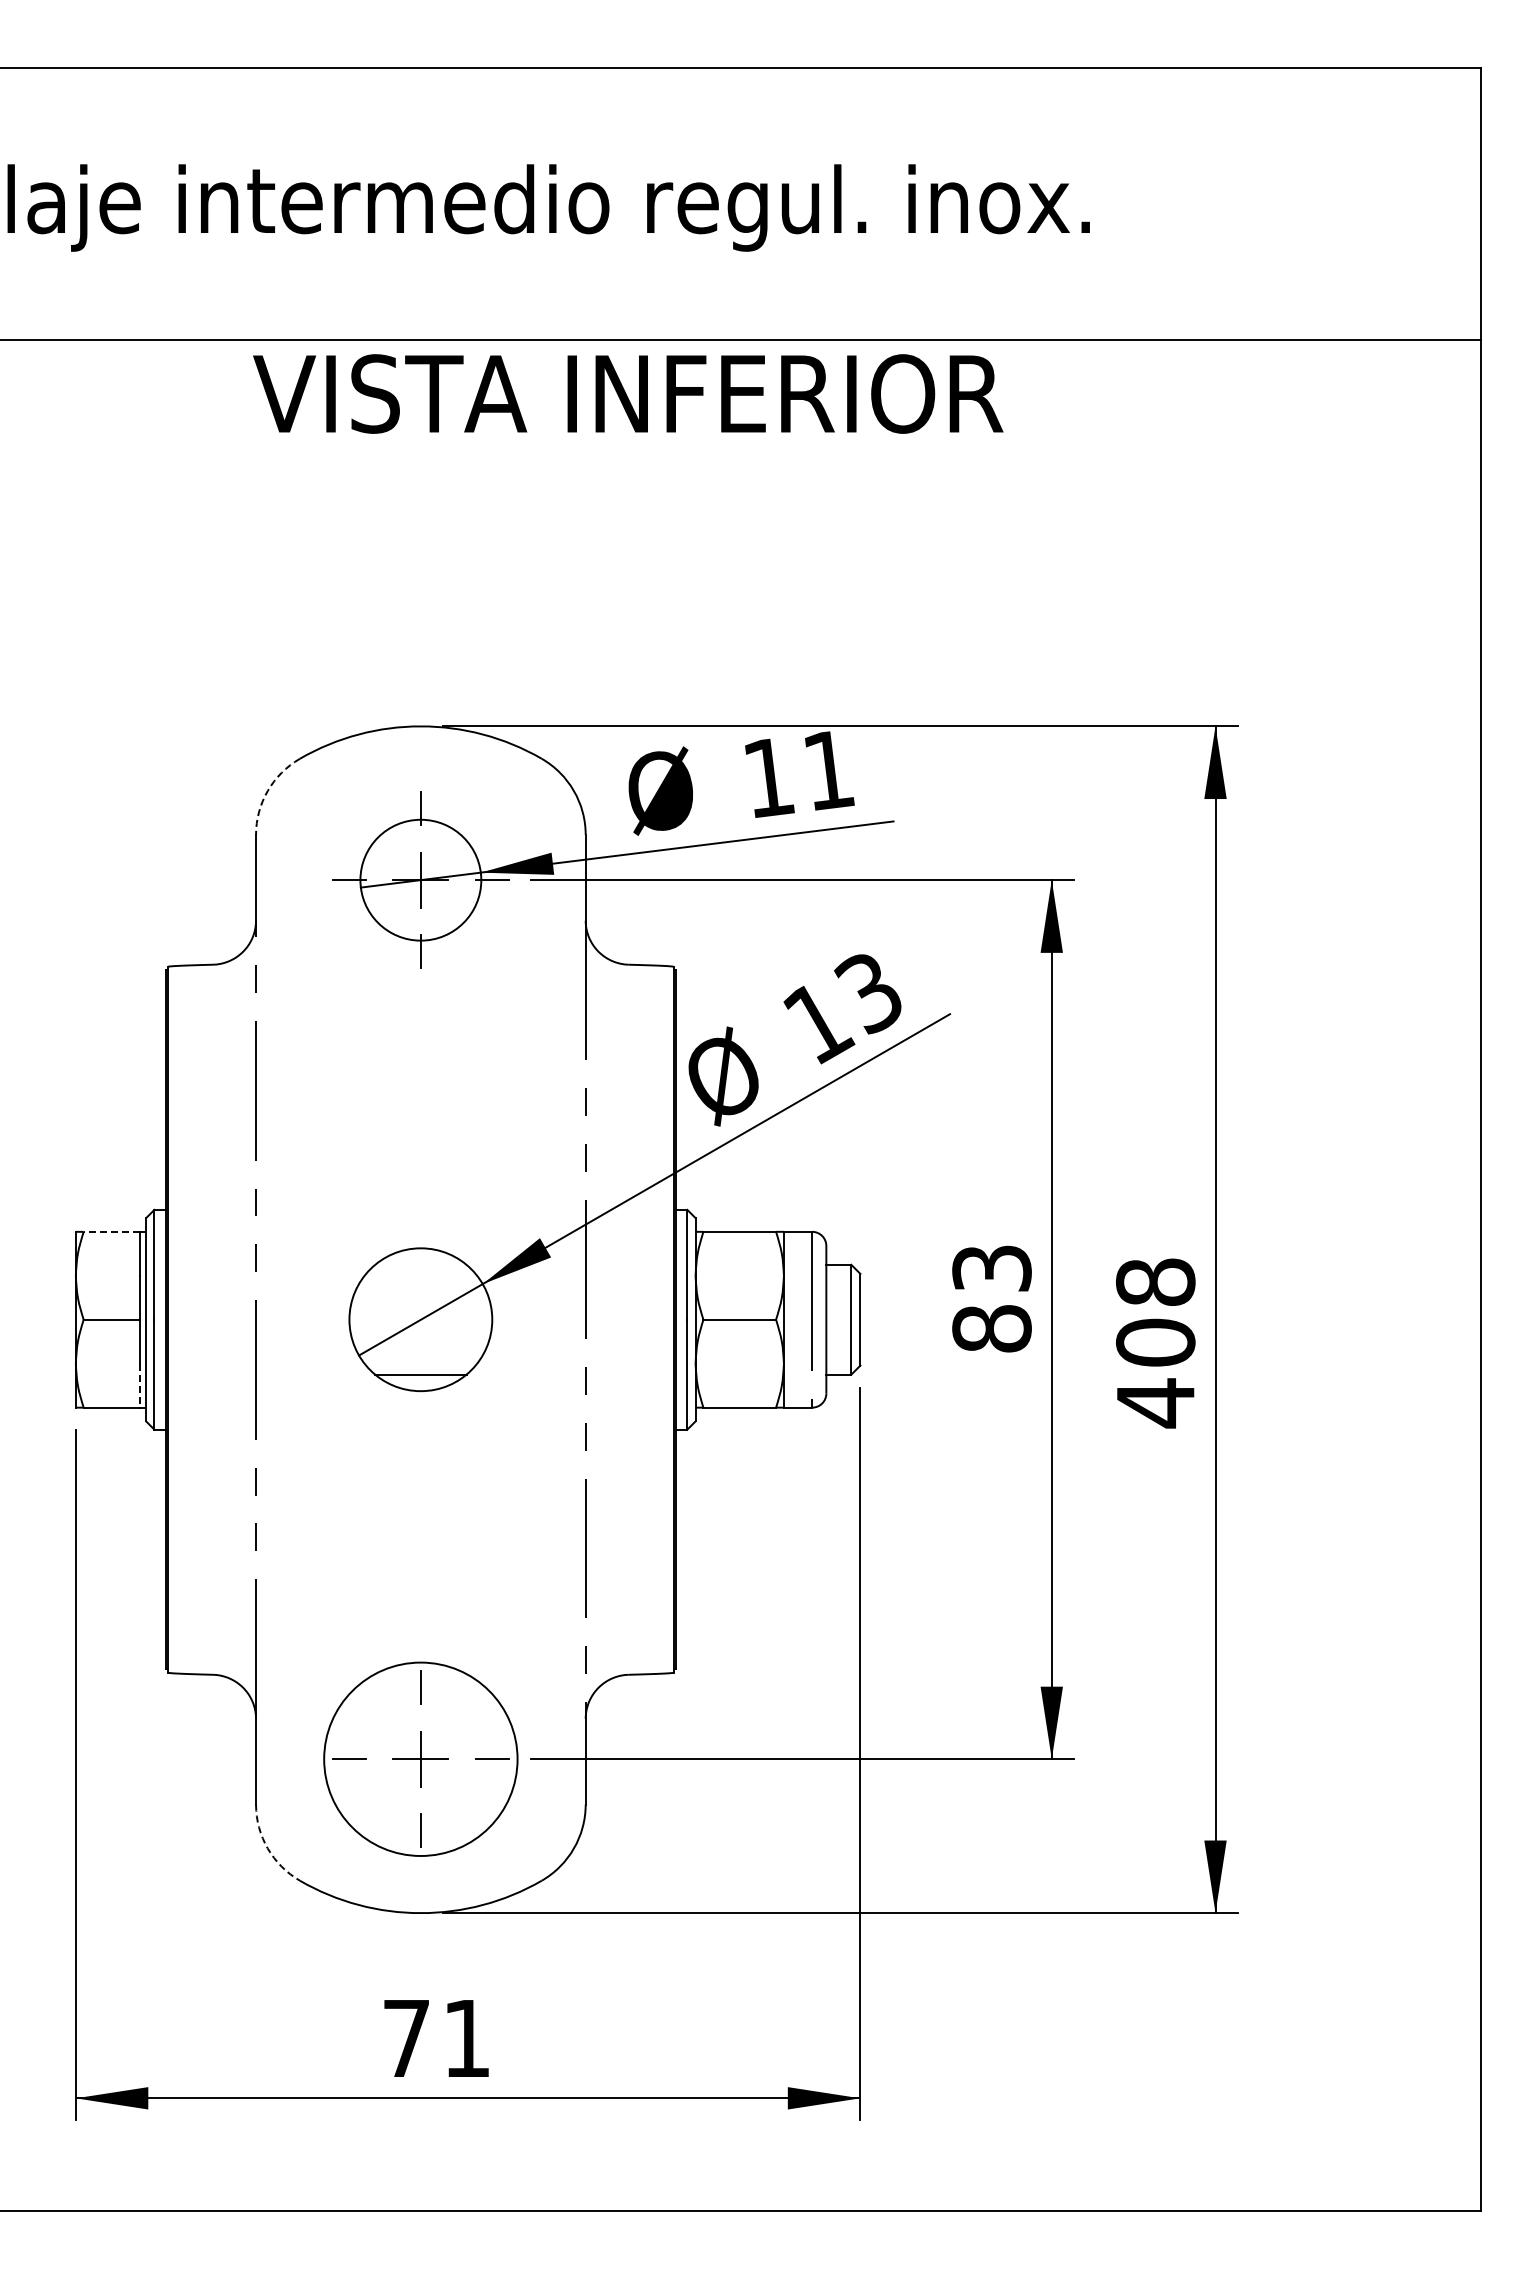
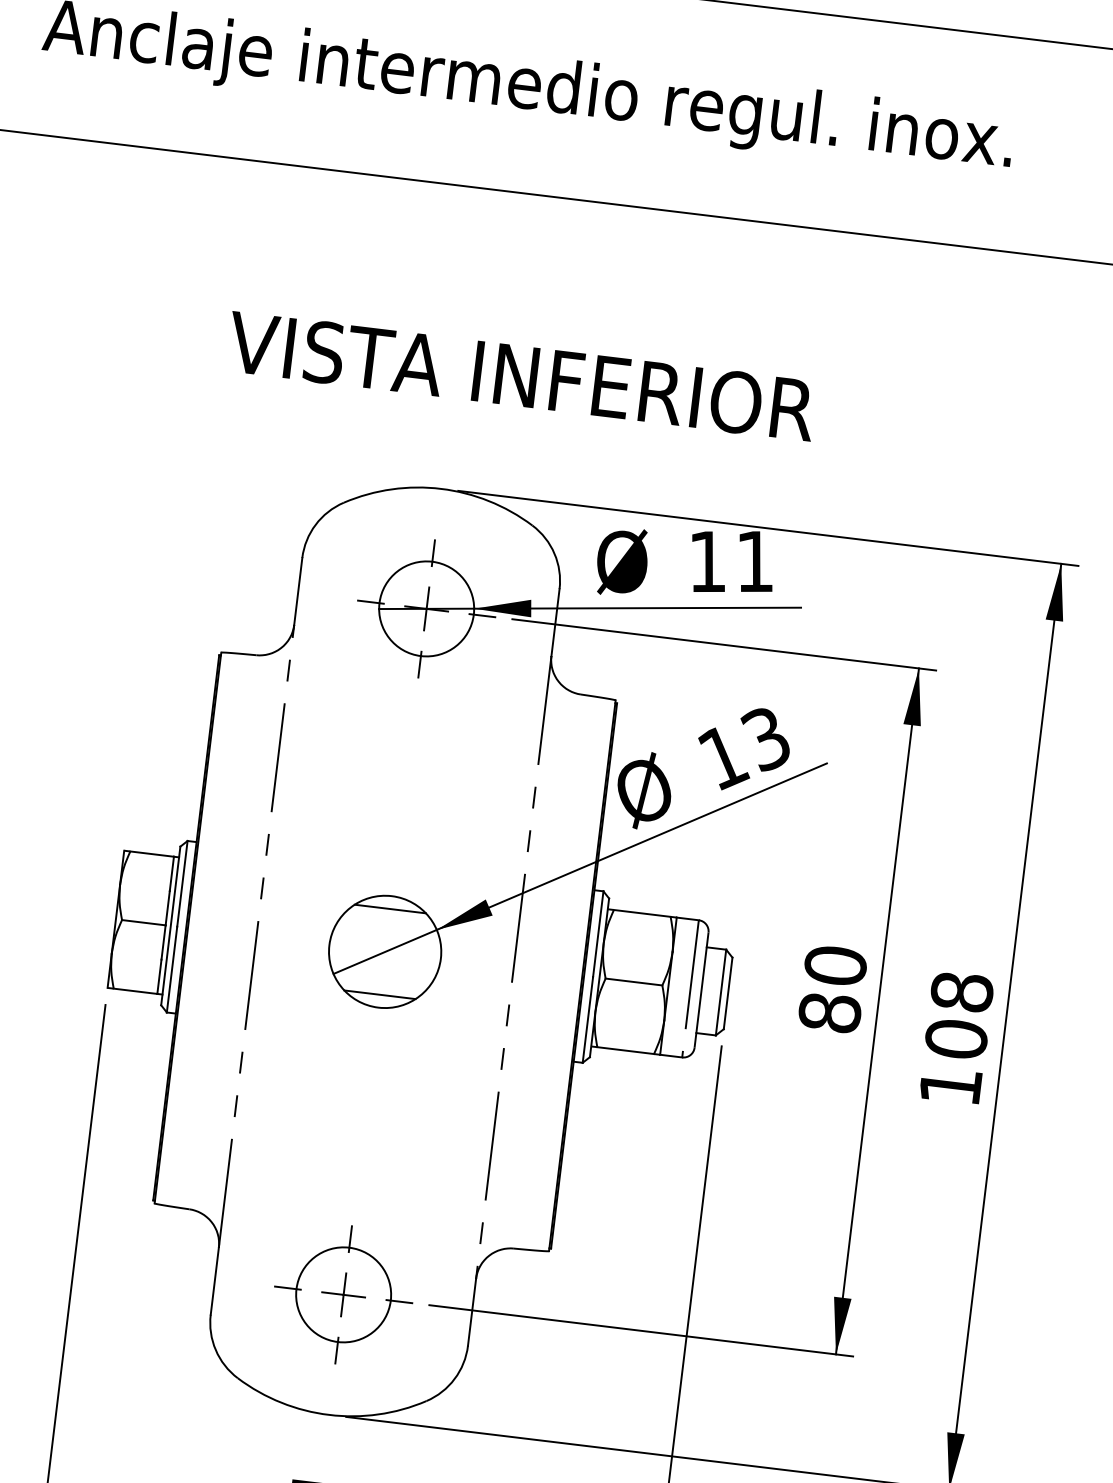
text: (628, 393) -> (521, 376), moved
arc: (267, 790) -> (315, 524), dashed -> solid
line: (111, 1231) -> (152, 853), dashed -> solid
line: (420, 1264) -> (390, 908), added
text: (991, 1268) -> (835, 965), 83 -> 80
line: (139, 1385) -> (159, 976), dashed -> solid
text: (1155, 1403) -> (950, 1086), 408 -> 108
circle: (420, 1758) -> (343, 1294), size x0.62
arc: (267, 1848) -> (215, 1350), dashed -> solid

